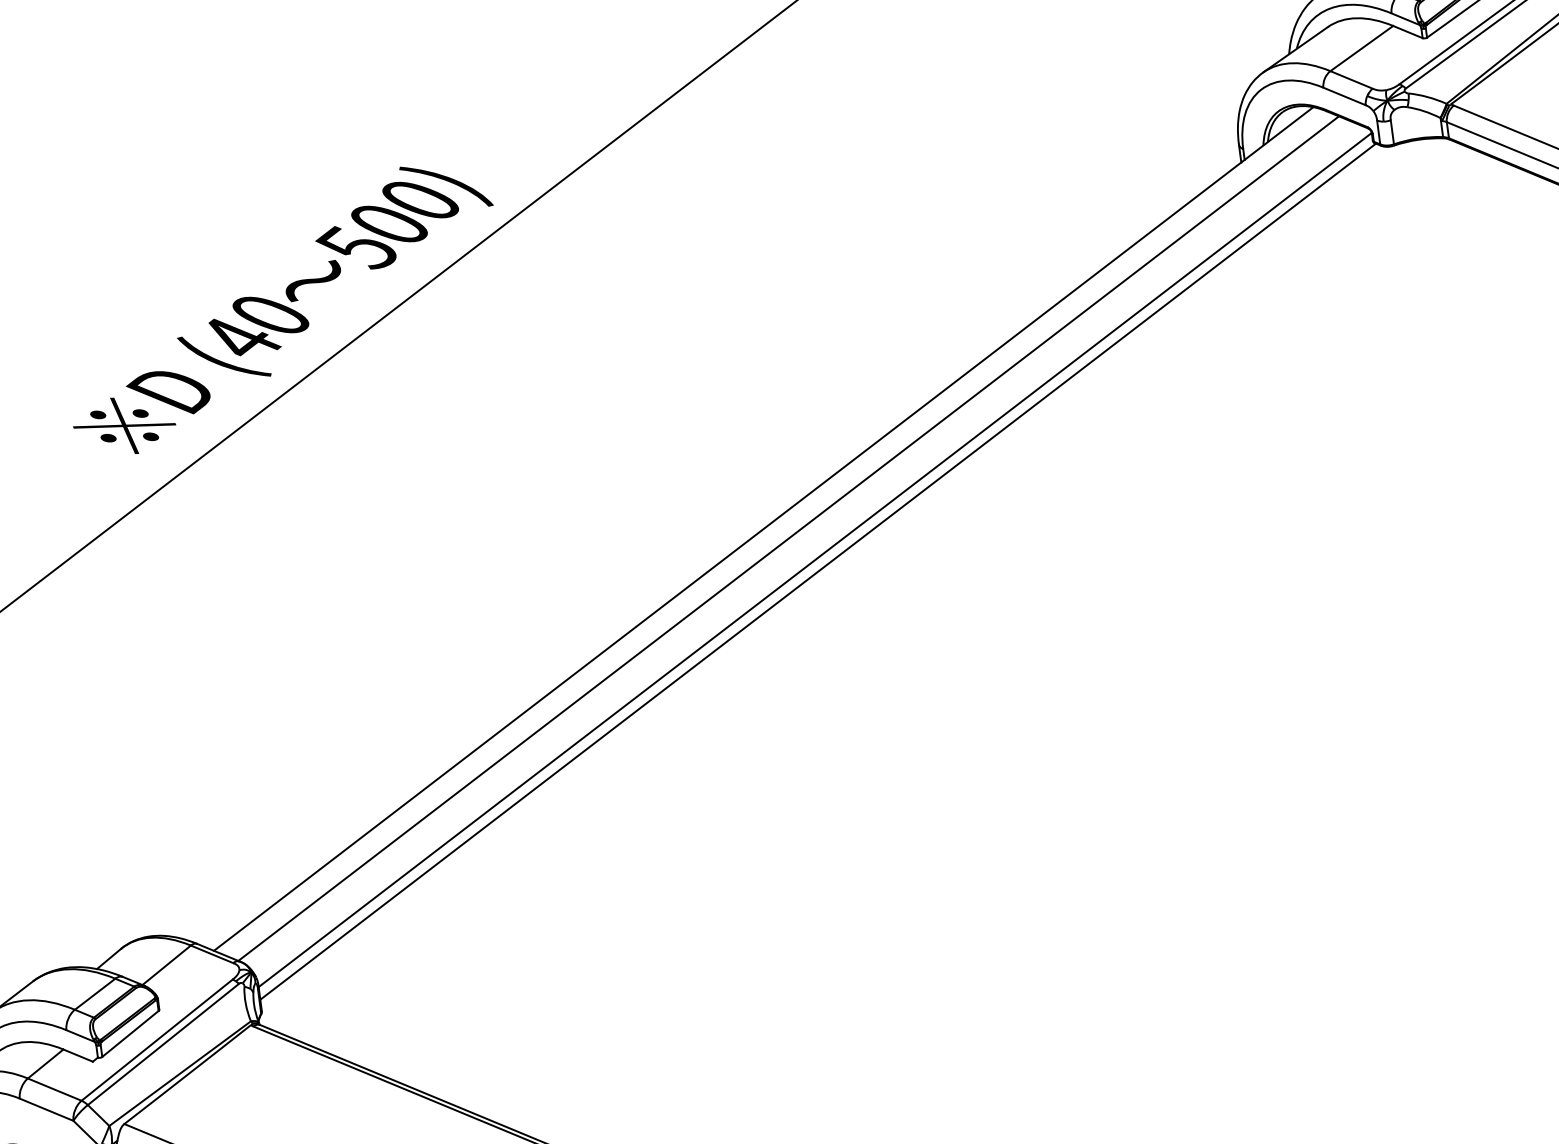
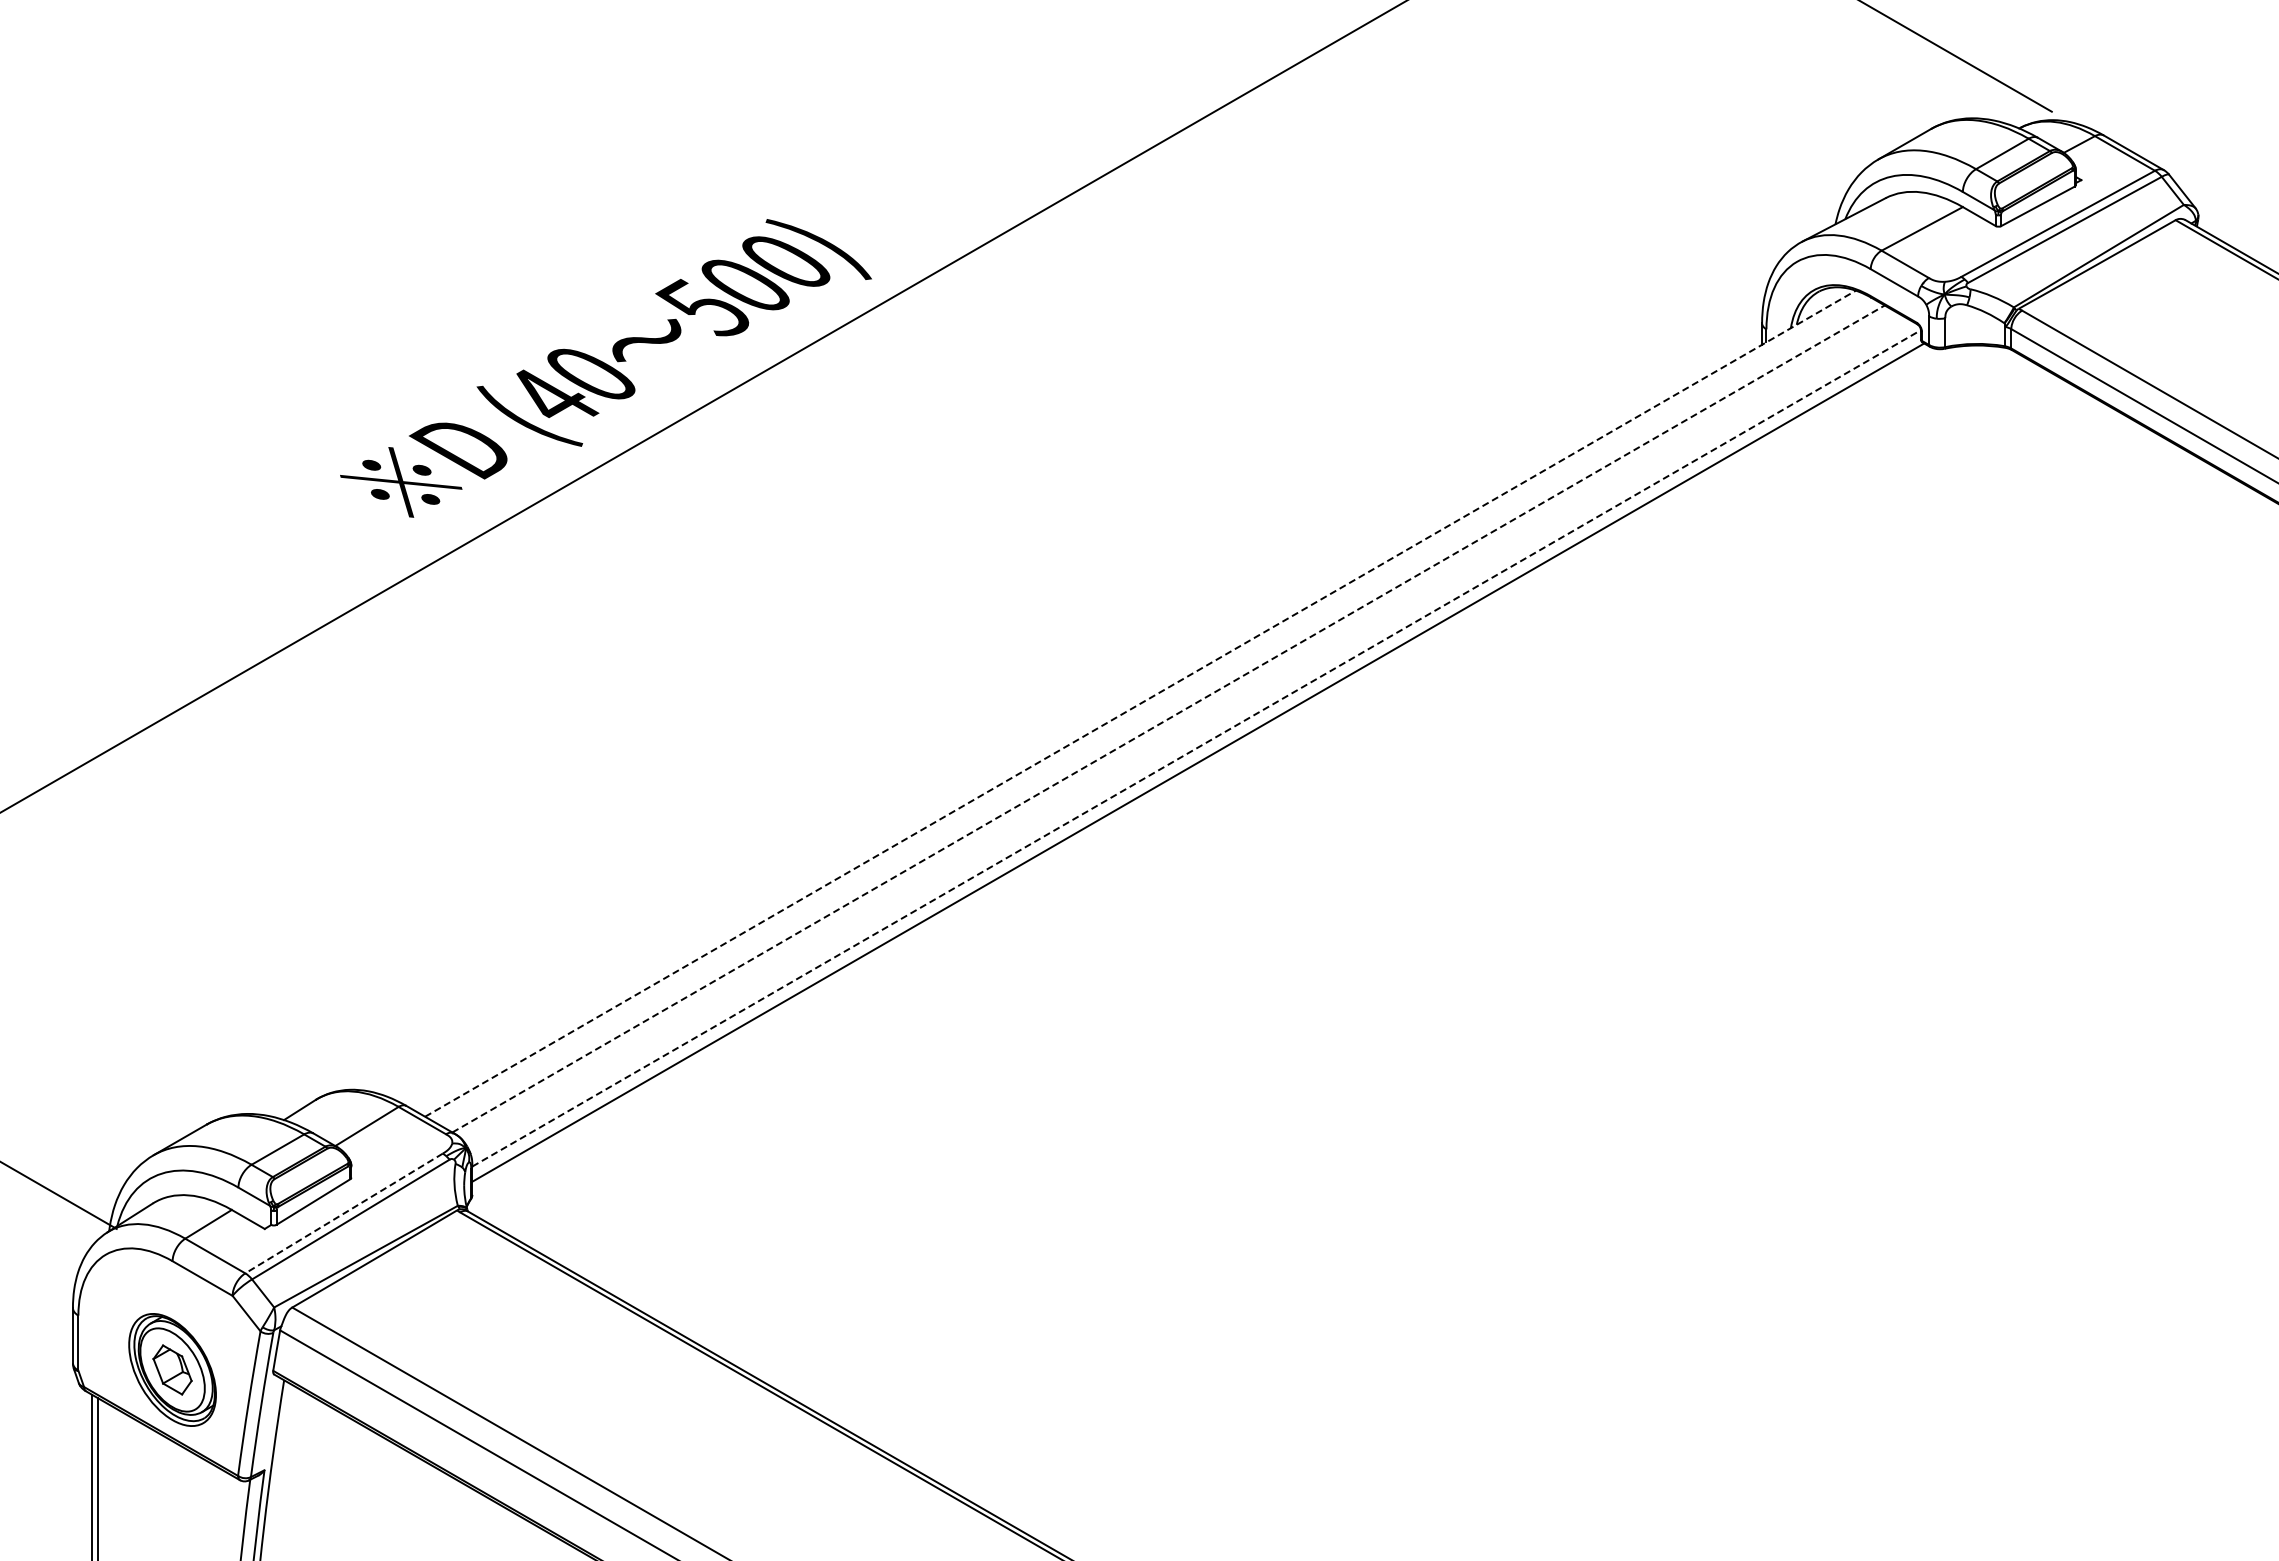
line: (763, 528) -> (1140, 703), solid -> dashed
line: (788, 538) -> (1168, 718), solid -> dashed
line: (815, 560) -> (1197, 748), solid -> dashed
line: (156, 1040) -> (343, 1213), solid -> dashed

